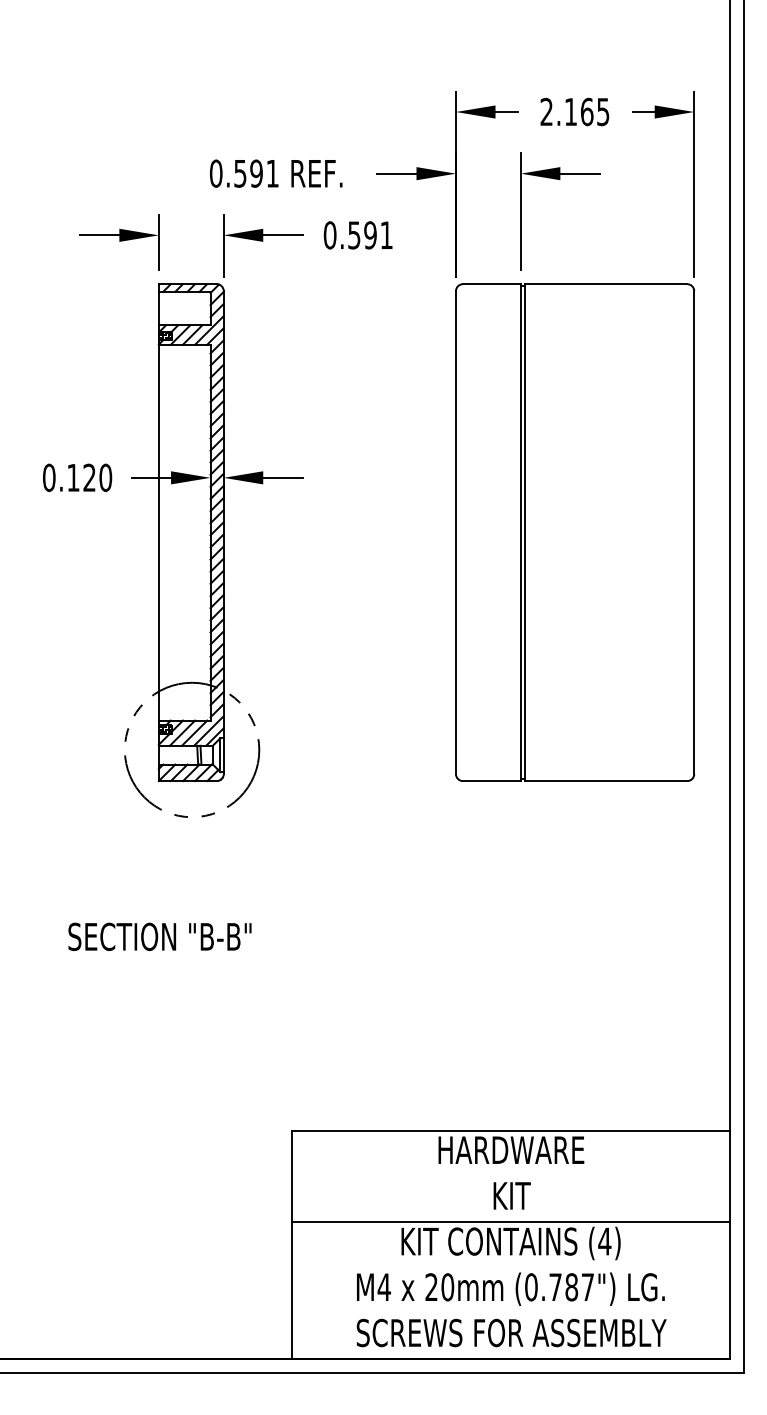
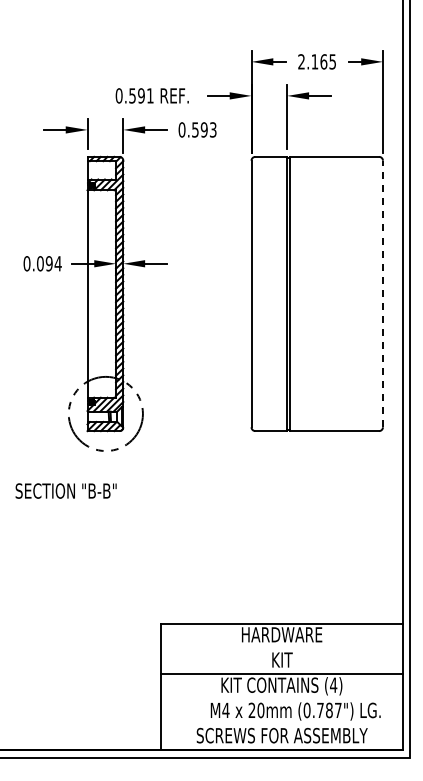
text: (385, 234) -> (212, 129), 0.591 -> 0.593
text: (89, 477) -> (49, 263), 0.120 -> 0.094
line: (693, 531) -> (382, 293), solid -> dashed
text: (158, 935) -> (65, 490), moved
text: (510, 1289) -> (295, 711), moved

